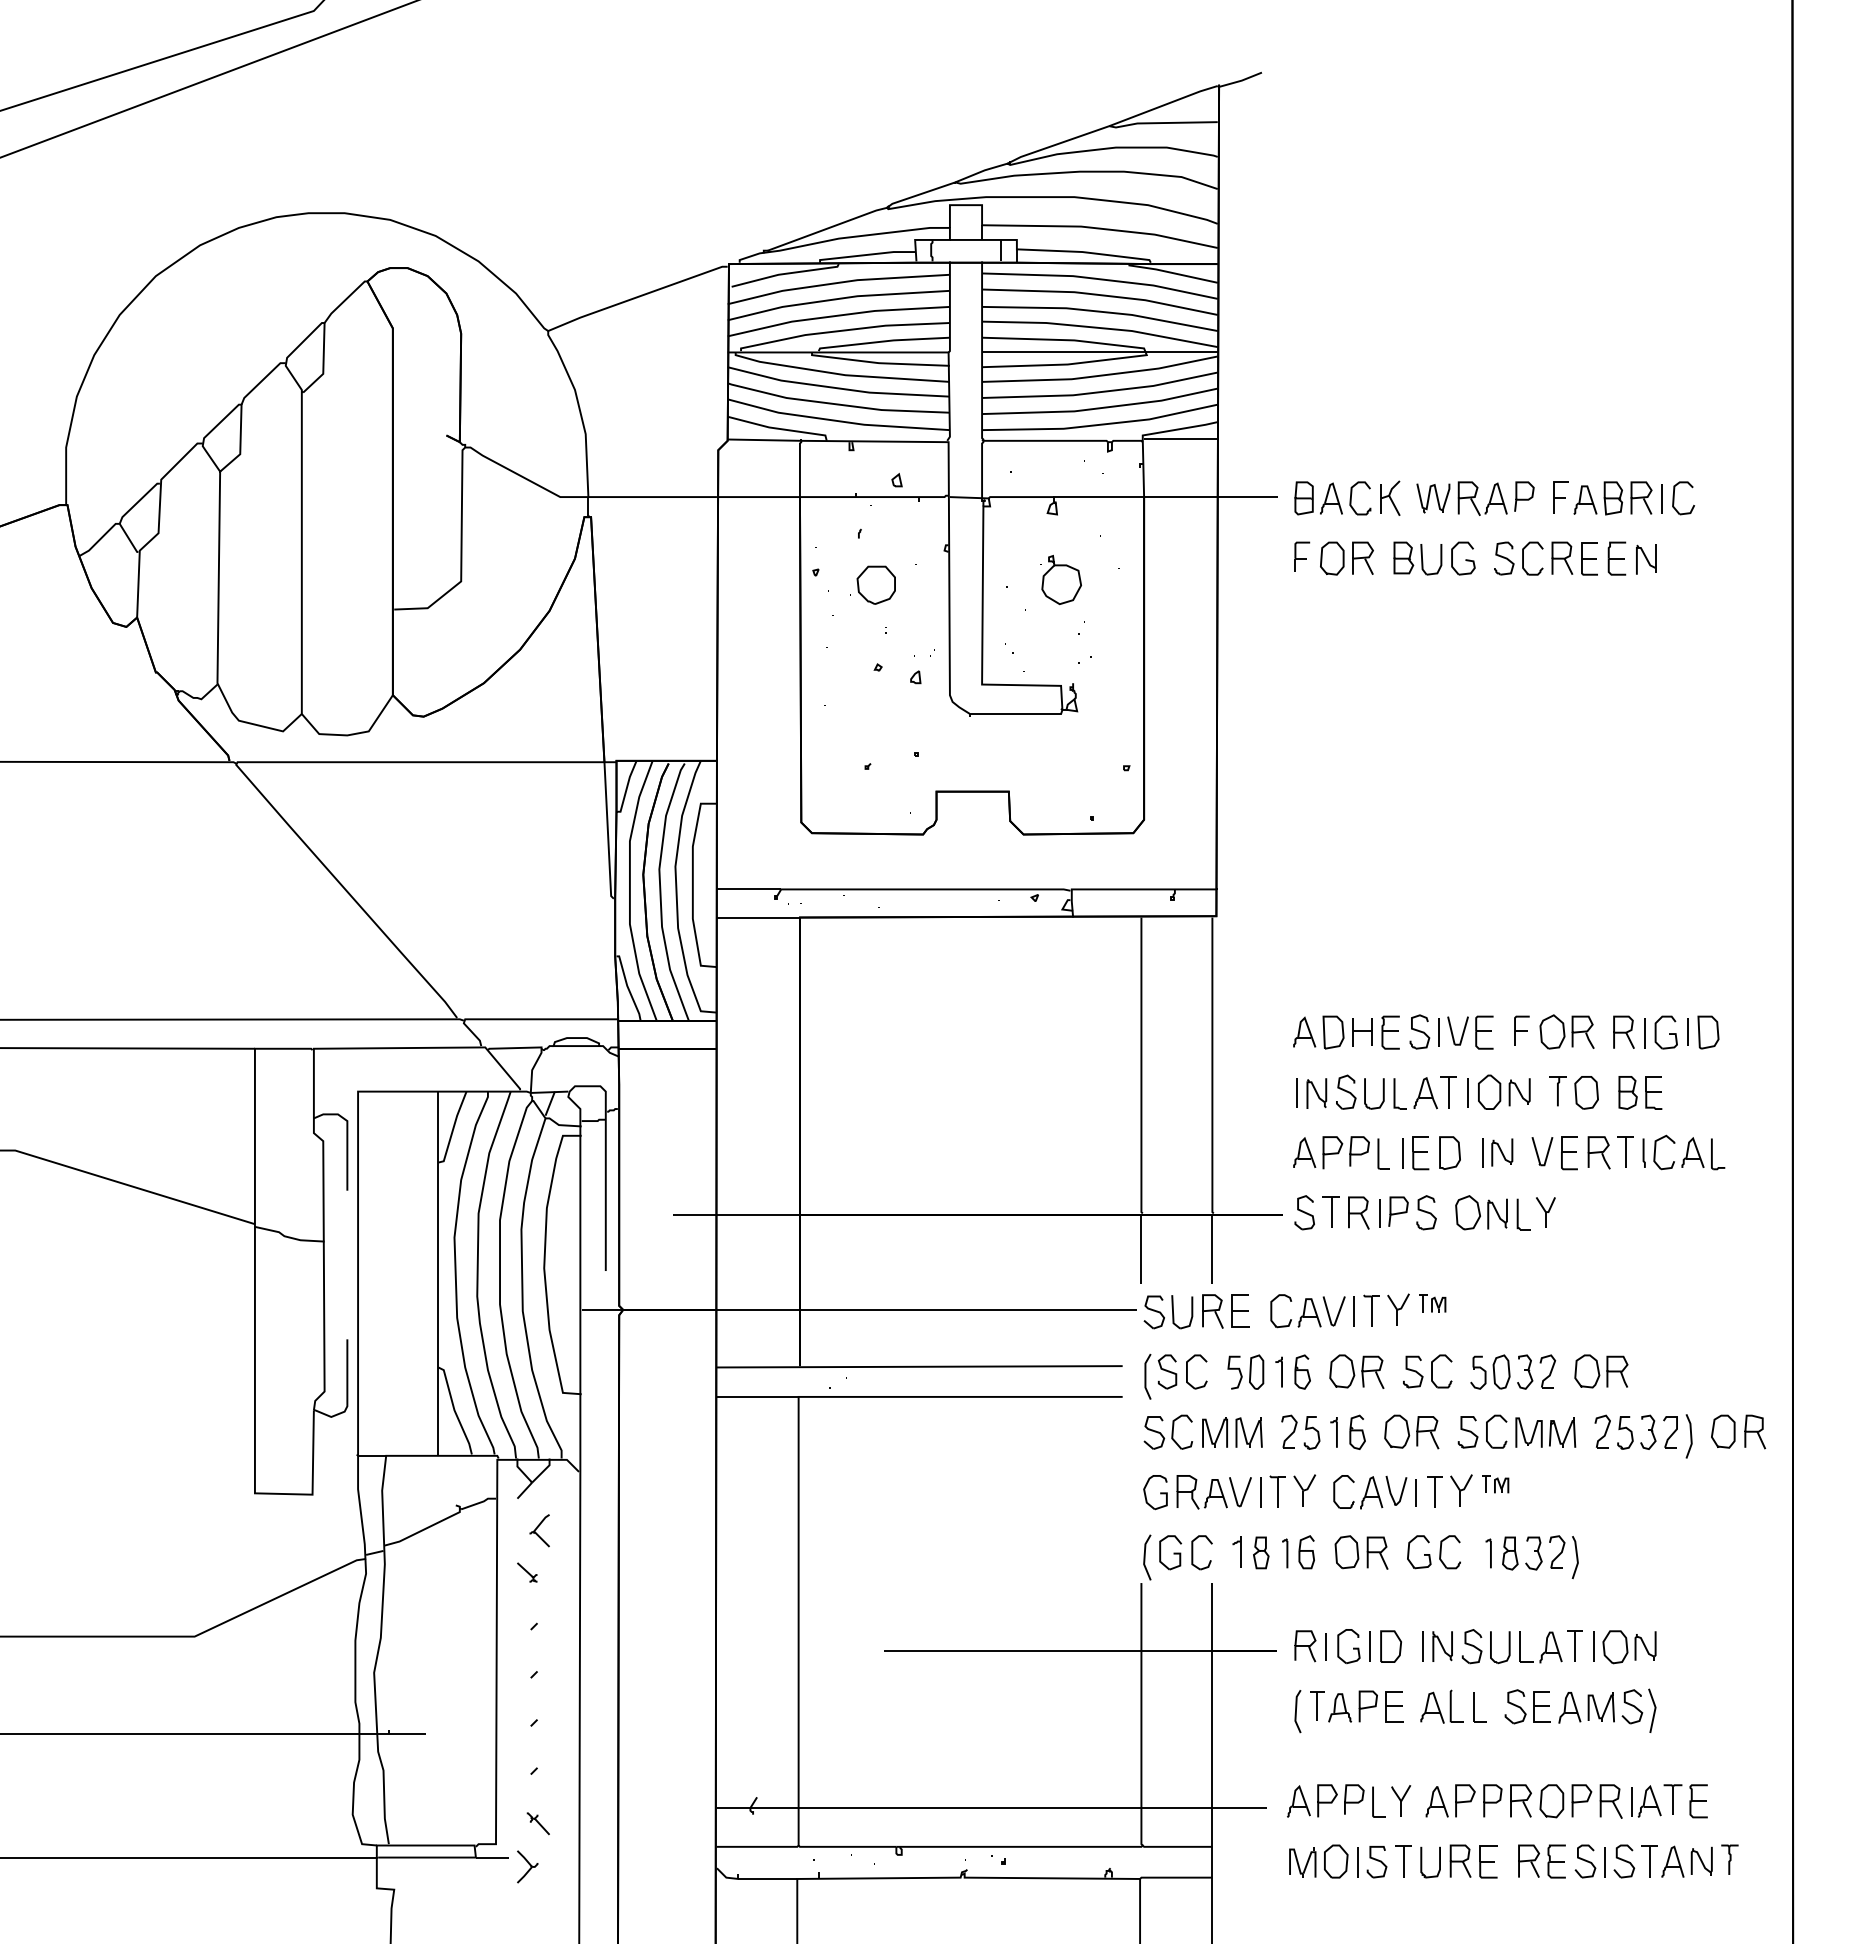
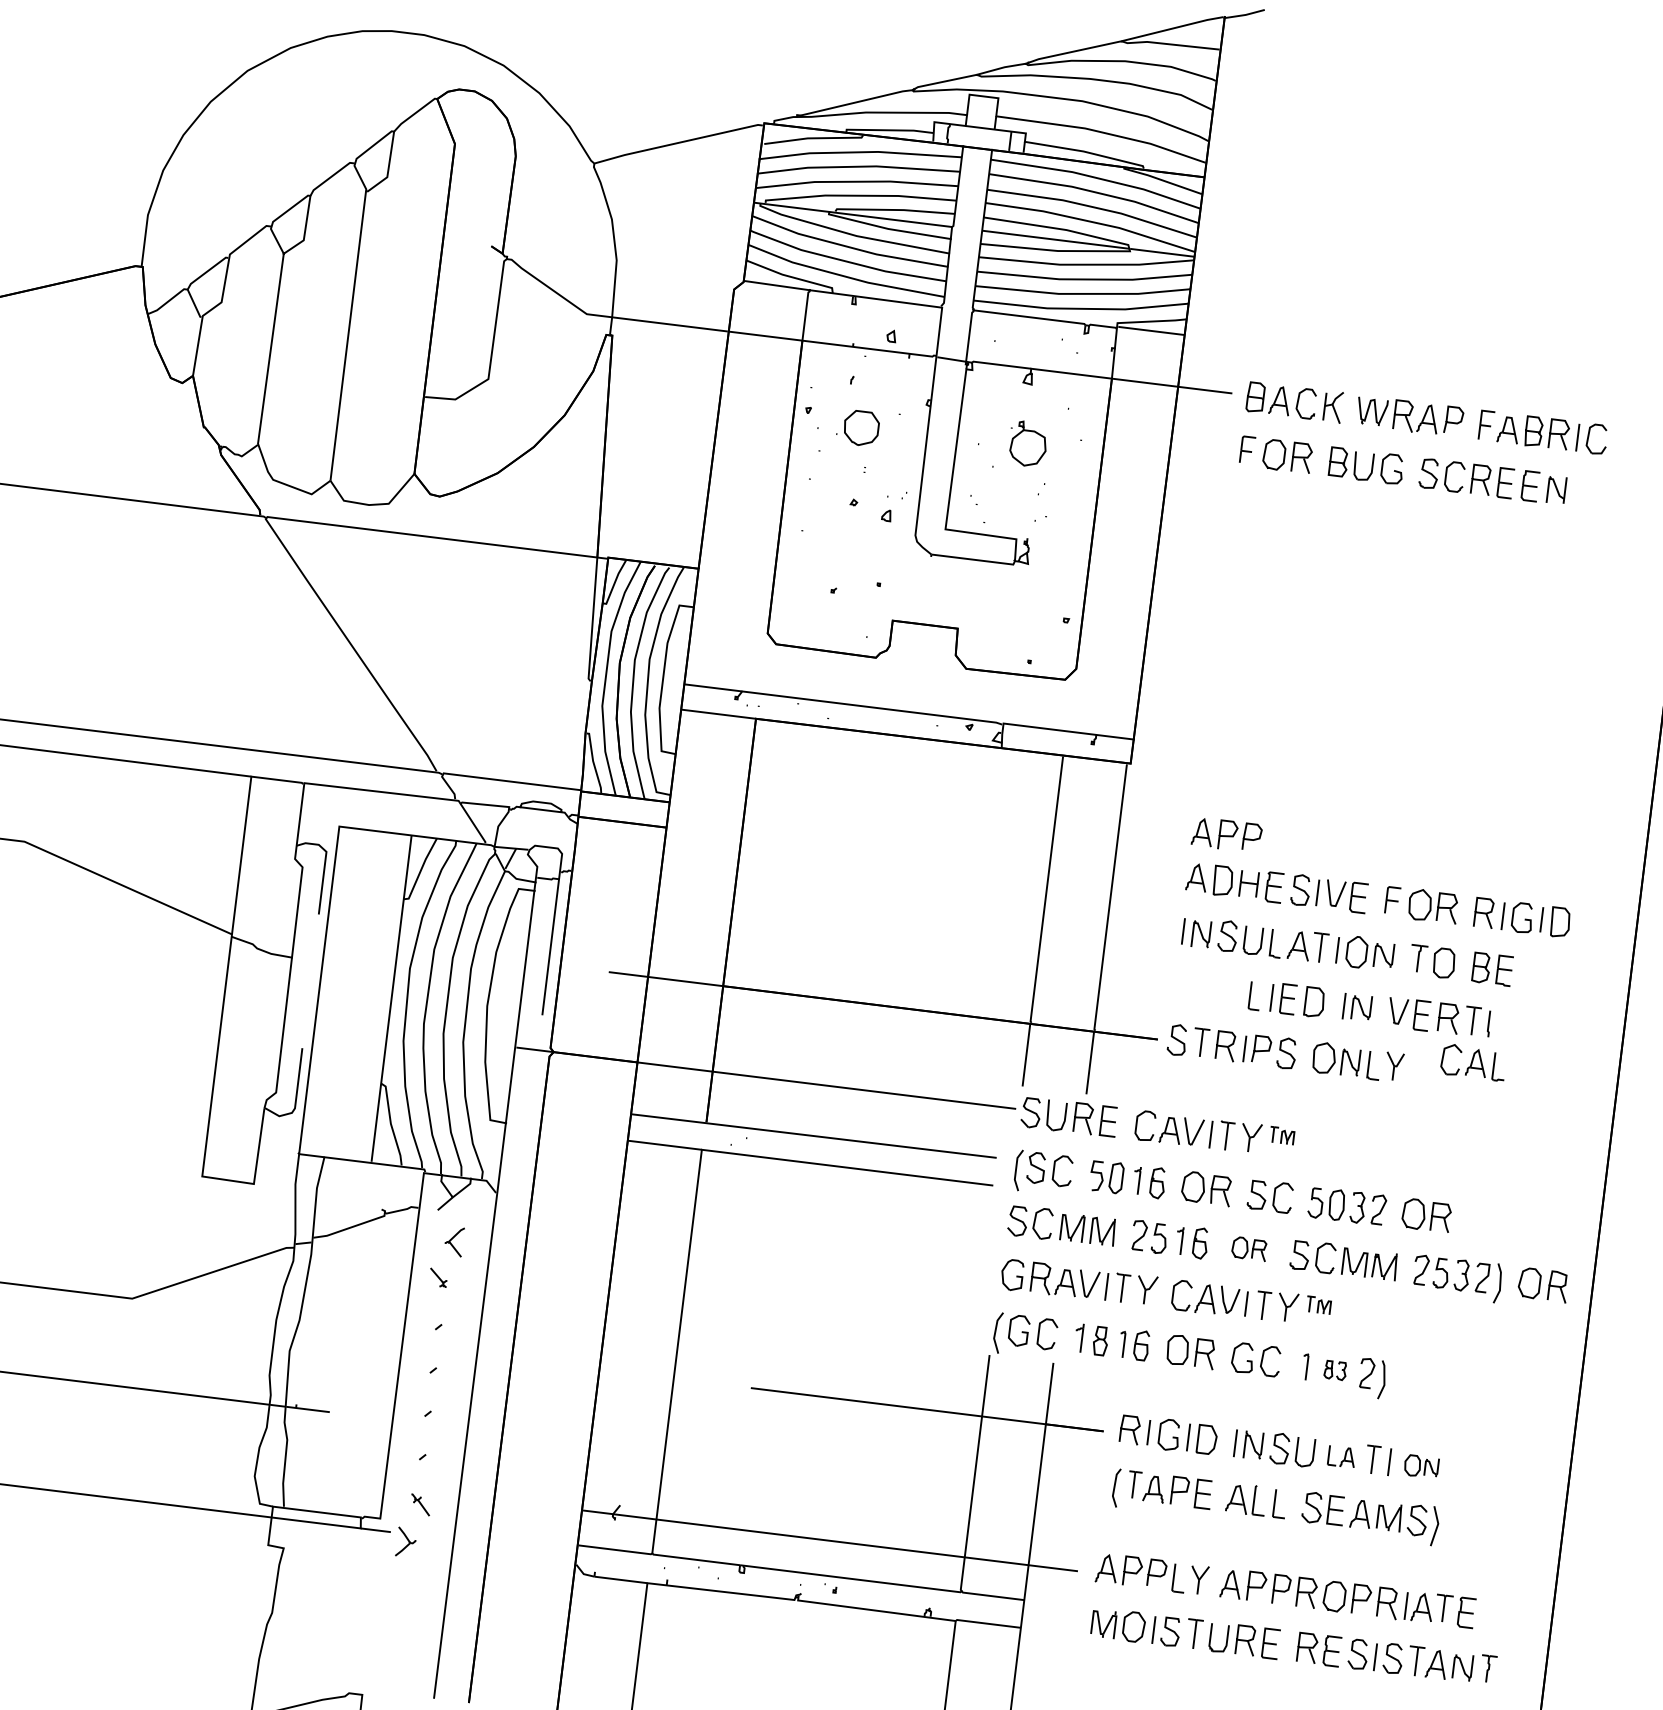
part: (1331, 1152) -> (1226, 835), moved
part: (1689, 1152) -> (1473, 1062), moved
part: (1411, 1431) -> (1249, 1248), size x0.7
part: (1522, 1553) -> (1335, 1370), size x0.6
part: (1540, 1647) -> (1341, 1457), size x0.7
part: (1629, 1647) -> (1421, 1466), size x0.7

